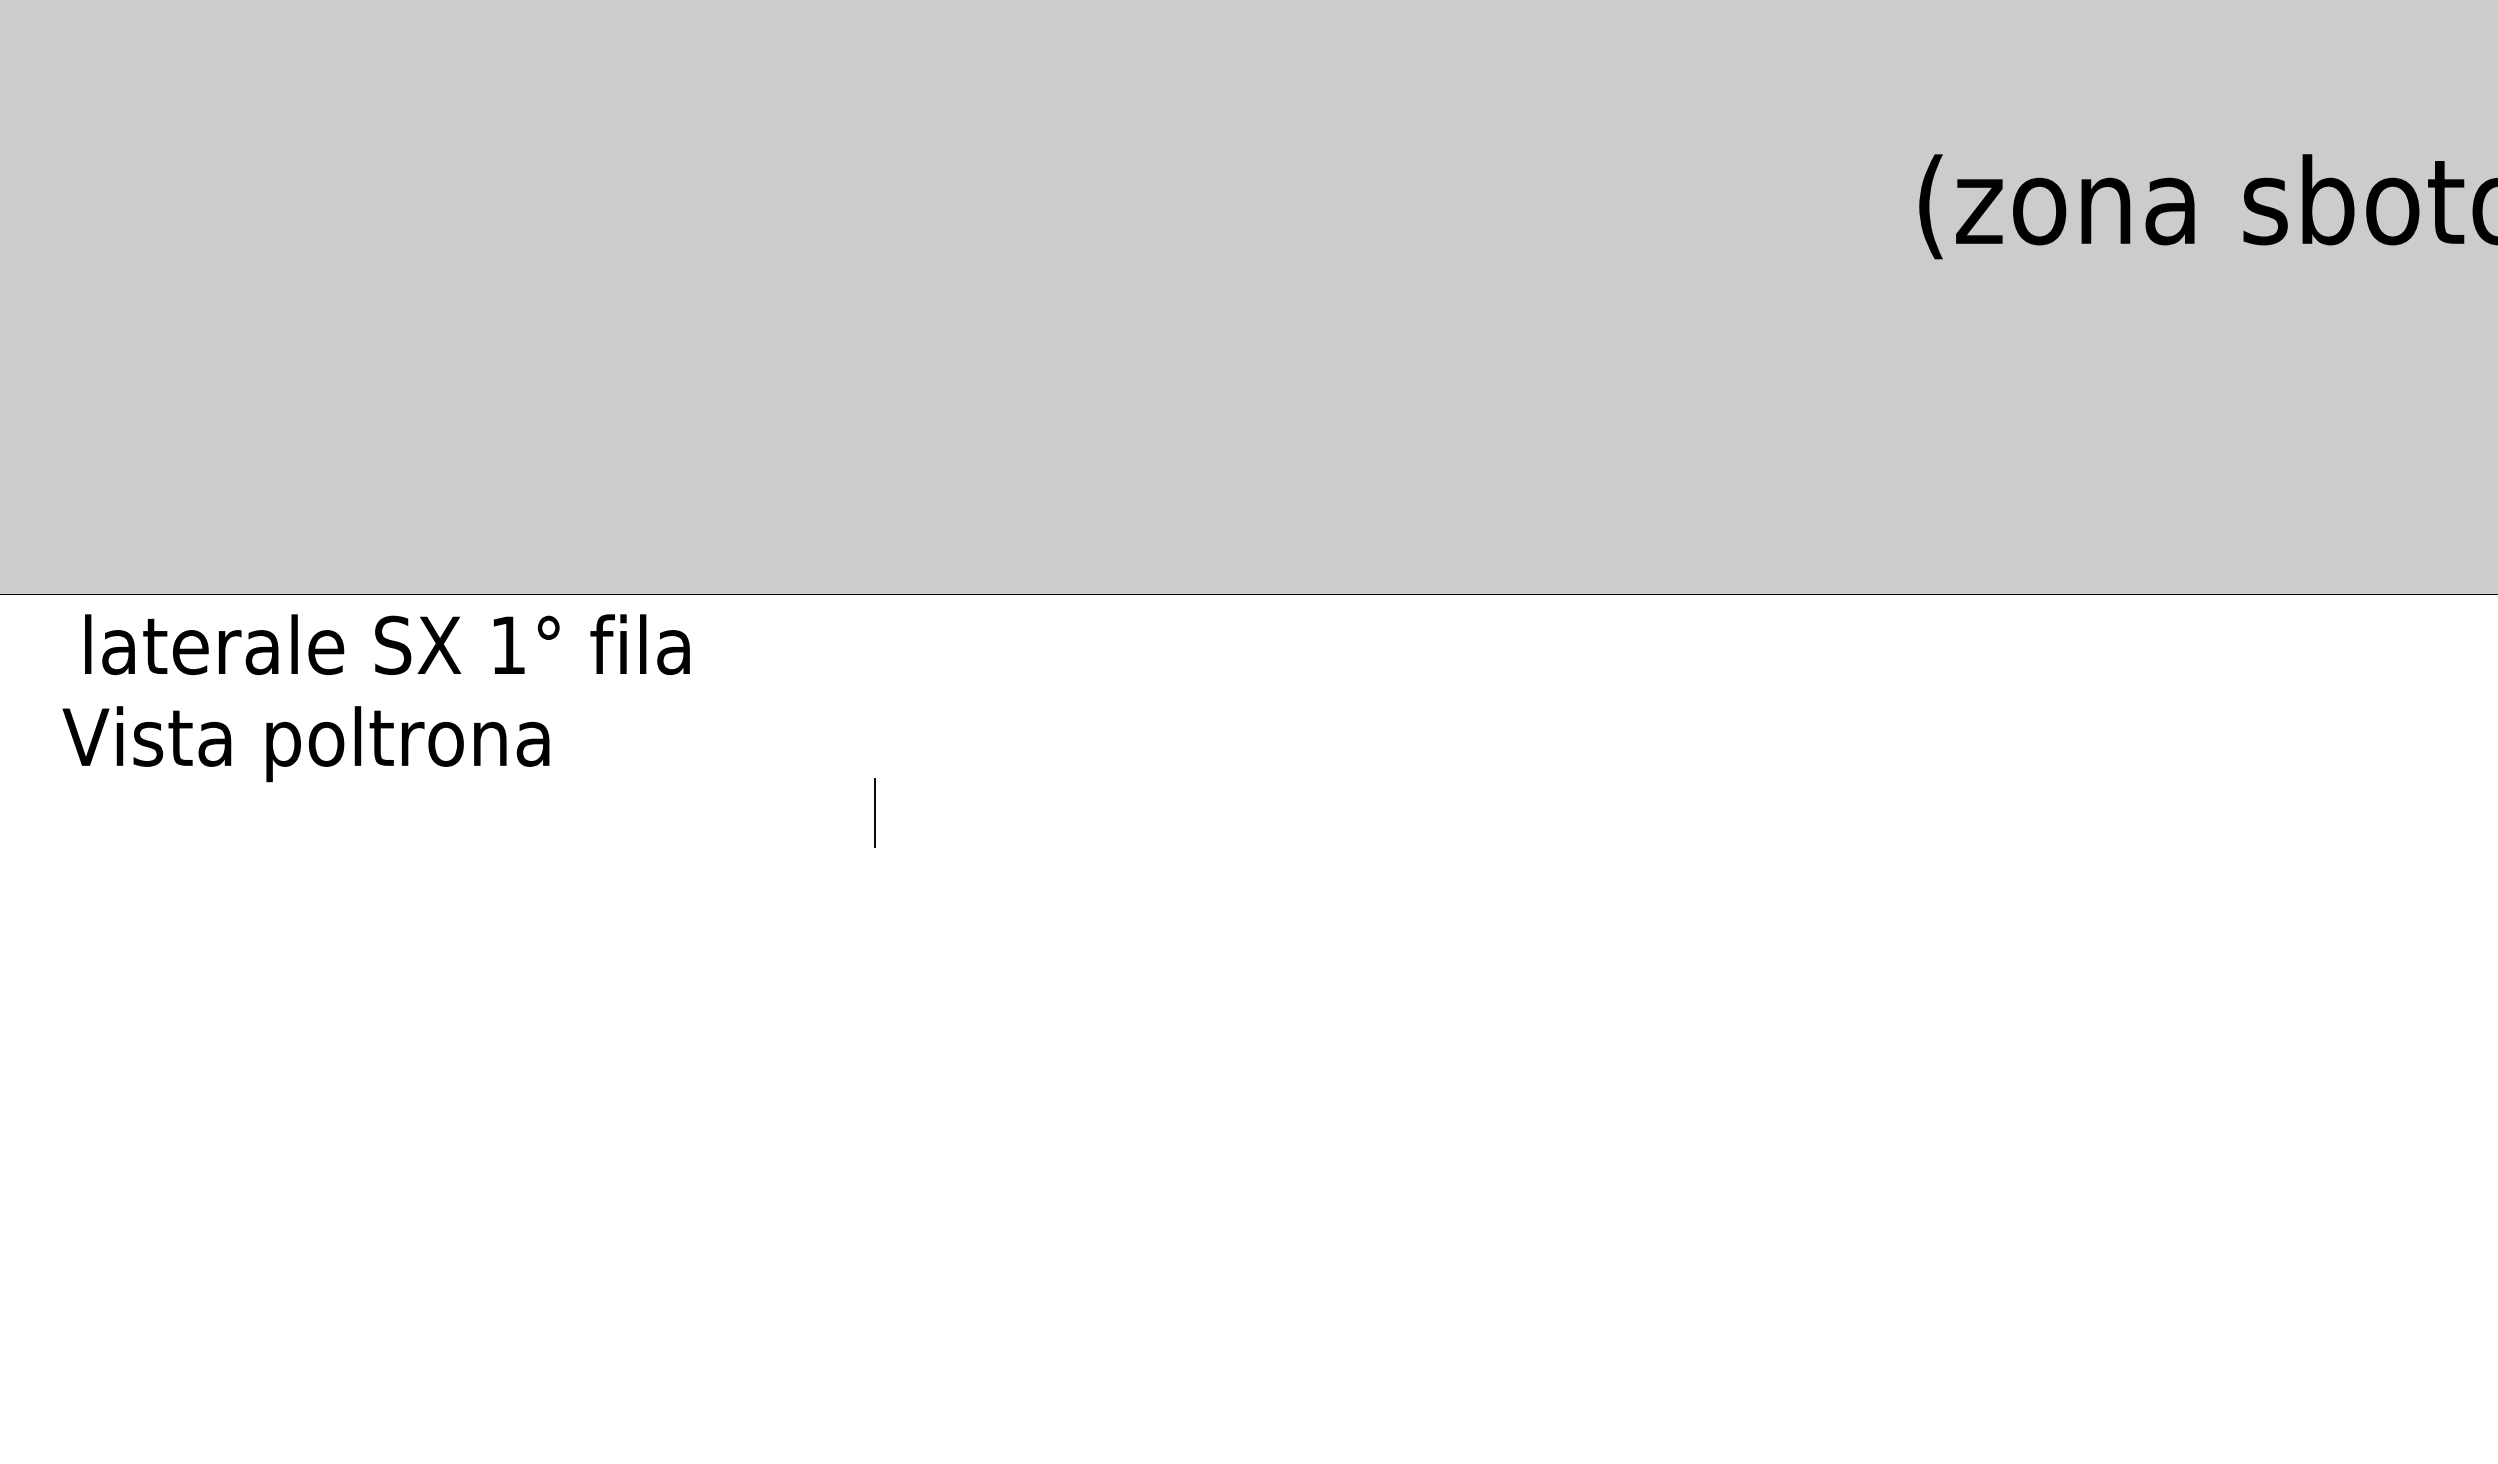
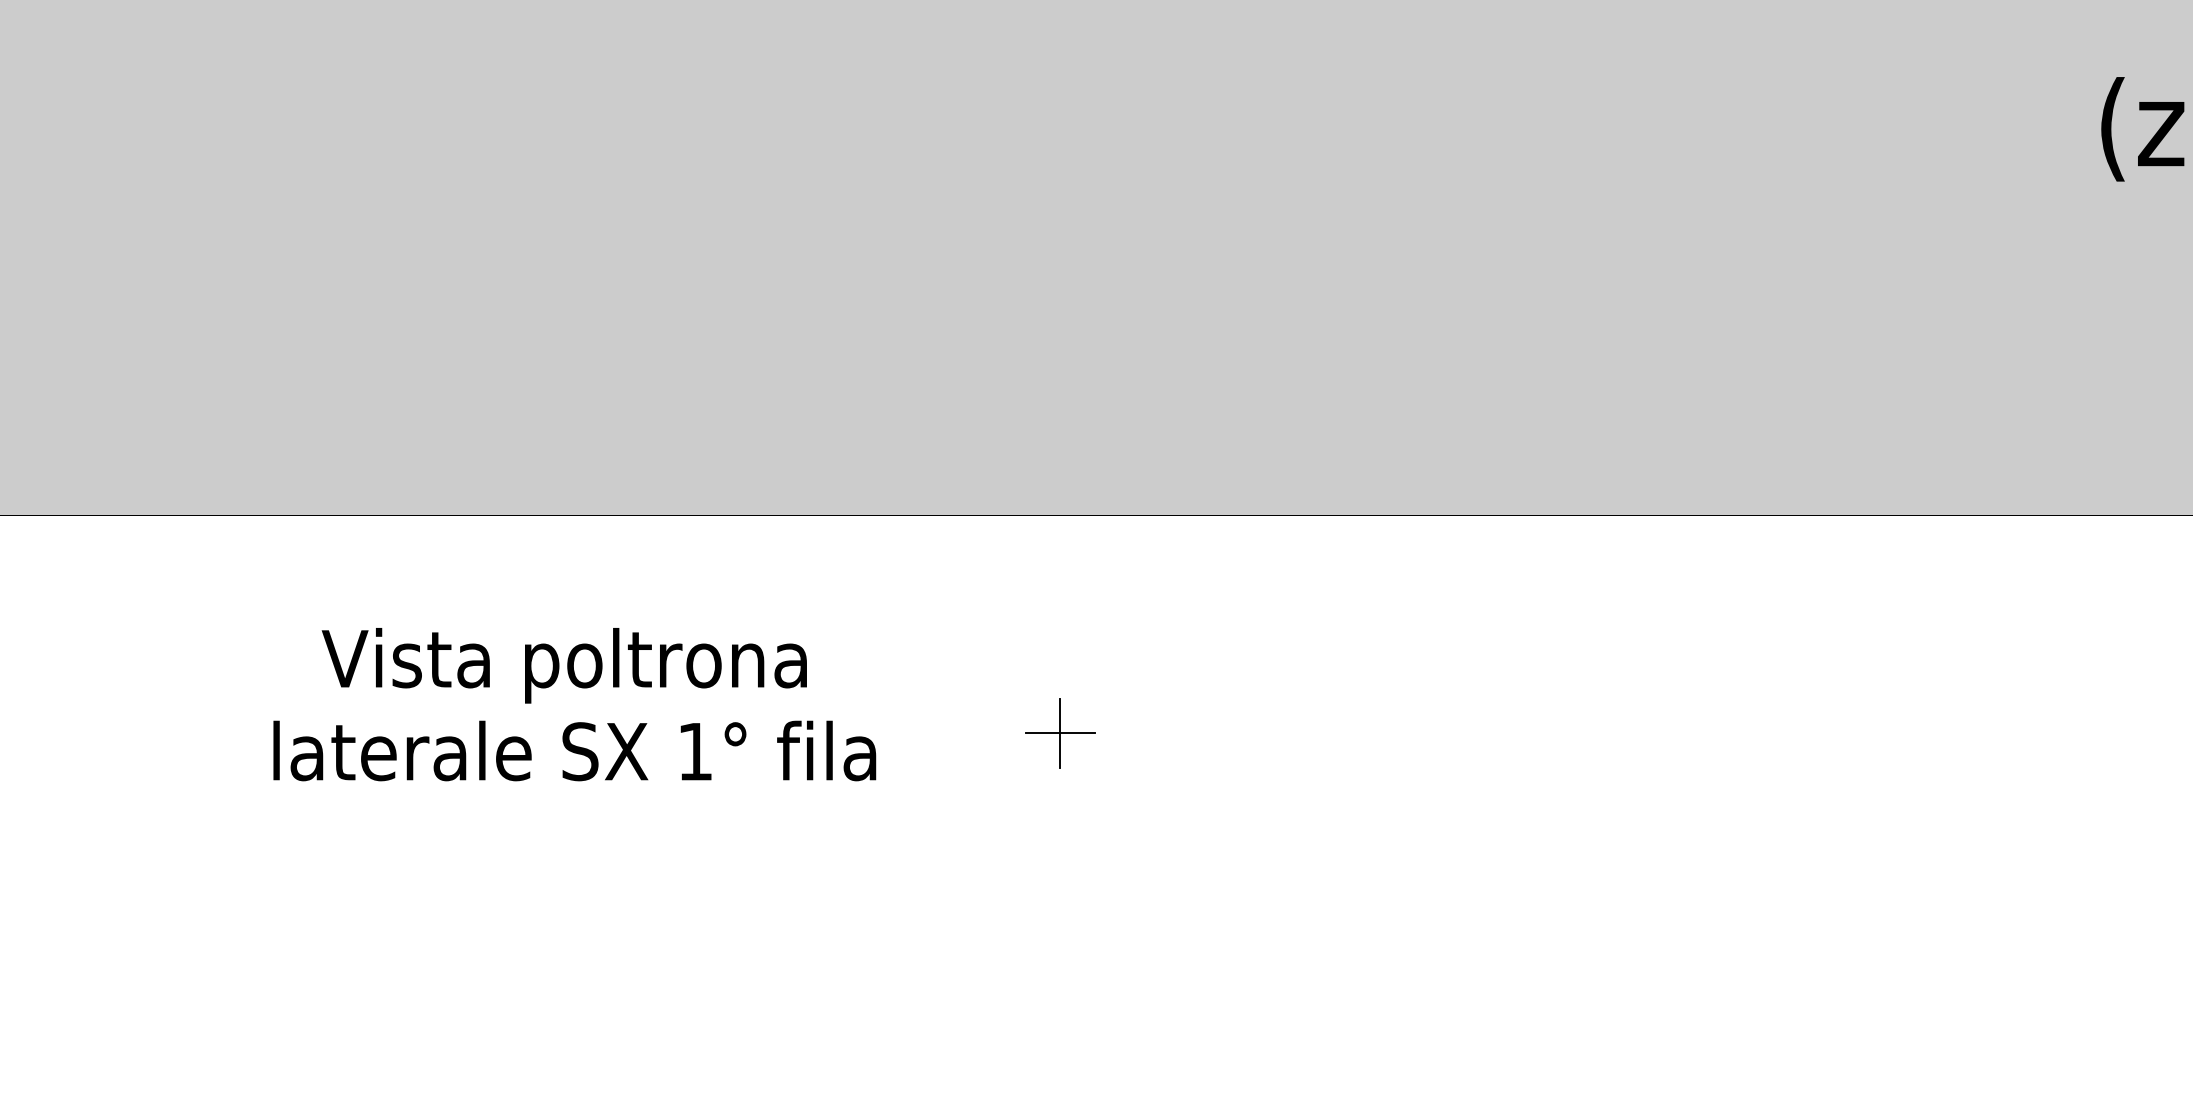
text: (387, 644) -> (574, 750), moved
text: (305, 744) -> (563, 666), moved
line: (874, 812) -> (1060, 732), added

